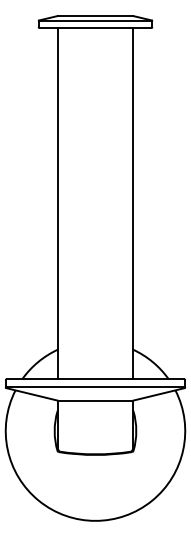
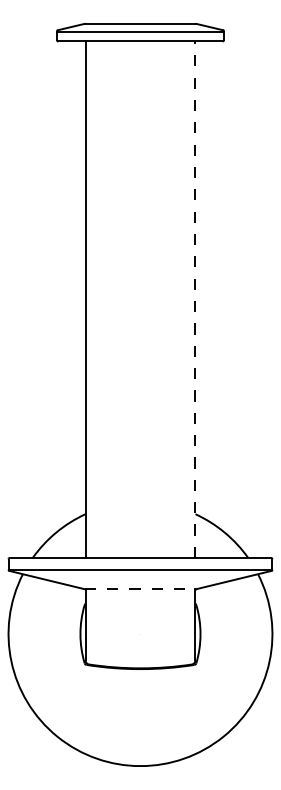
line: (132, 203) -> (194, 299), solid -> dashed
line: (95, 400) -> (140, 589), solid -> dashed

